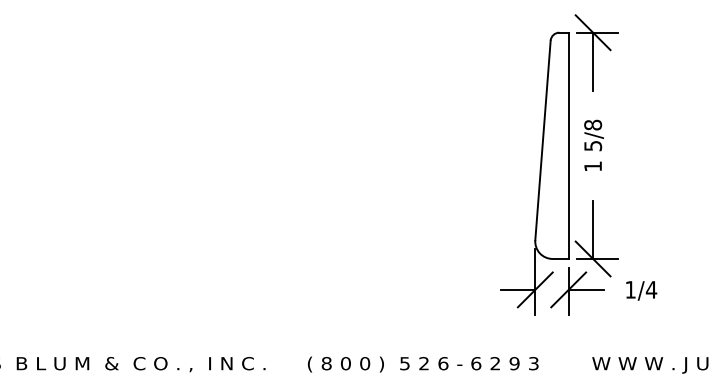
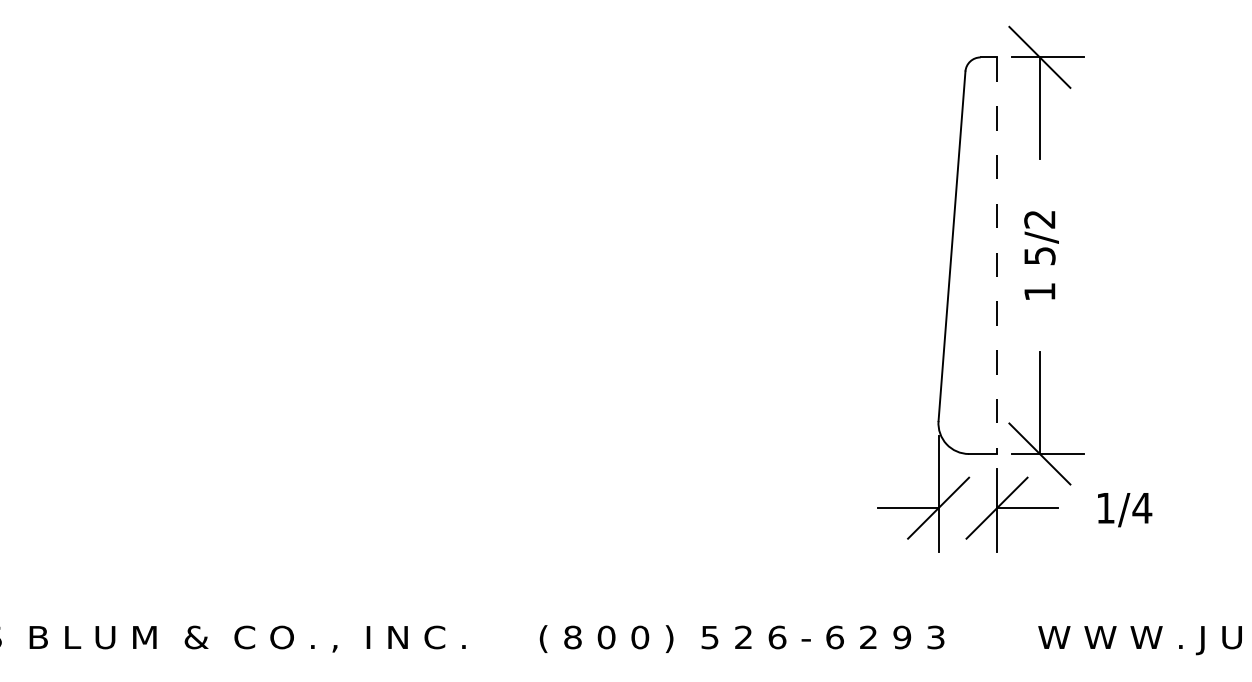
text: (593, 124) -> (1040, 218), 5/8 -> 5/2
line: (568, 146) -> (996, 256), solid -> dashed

